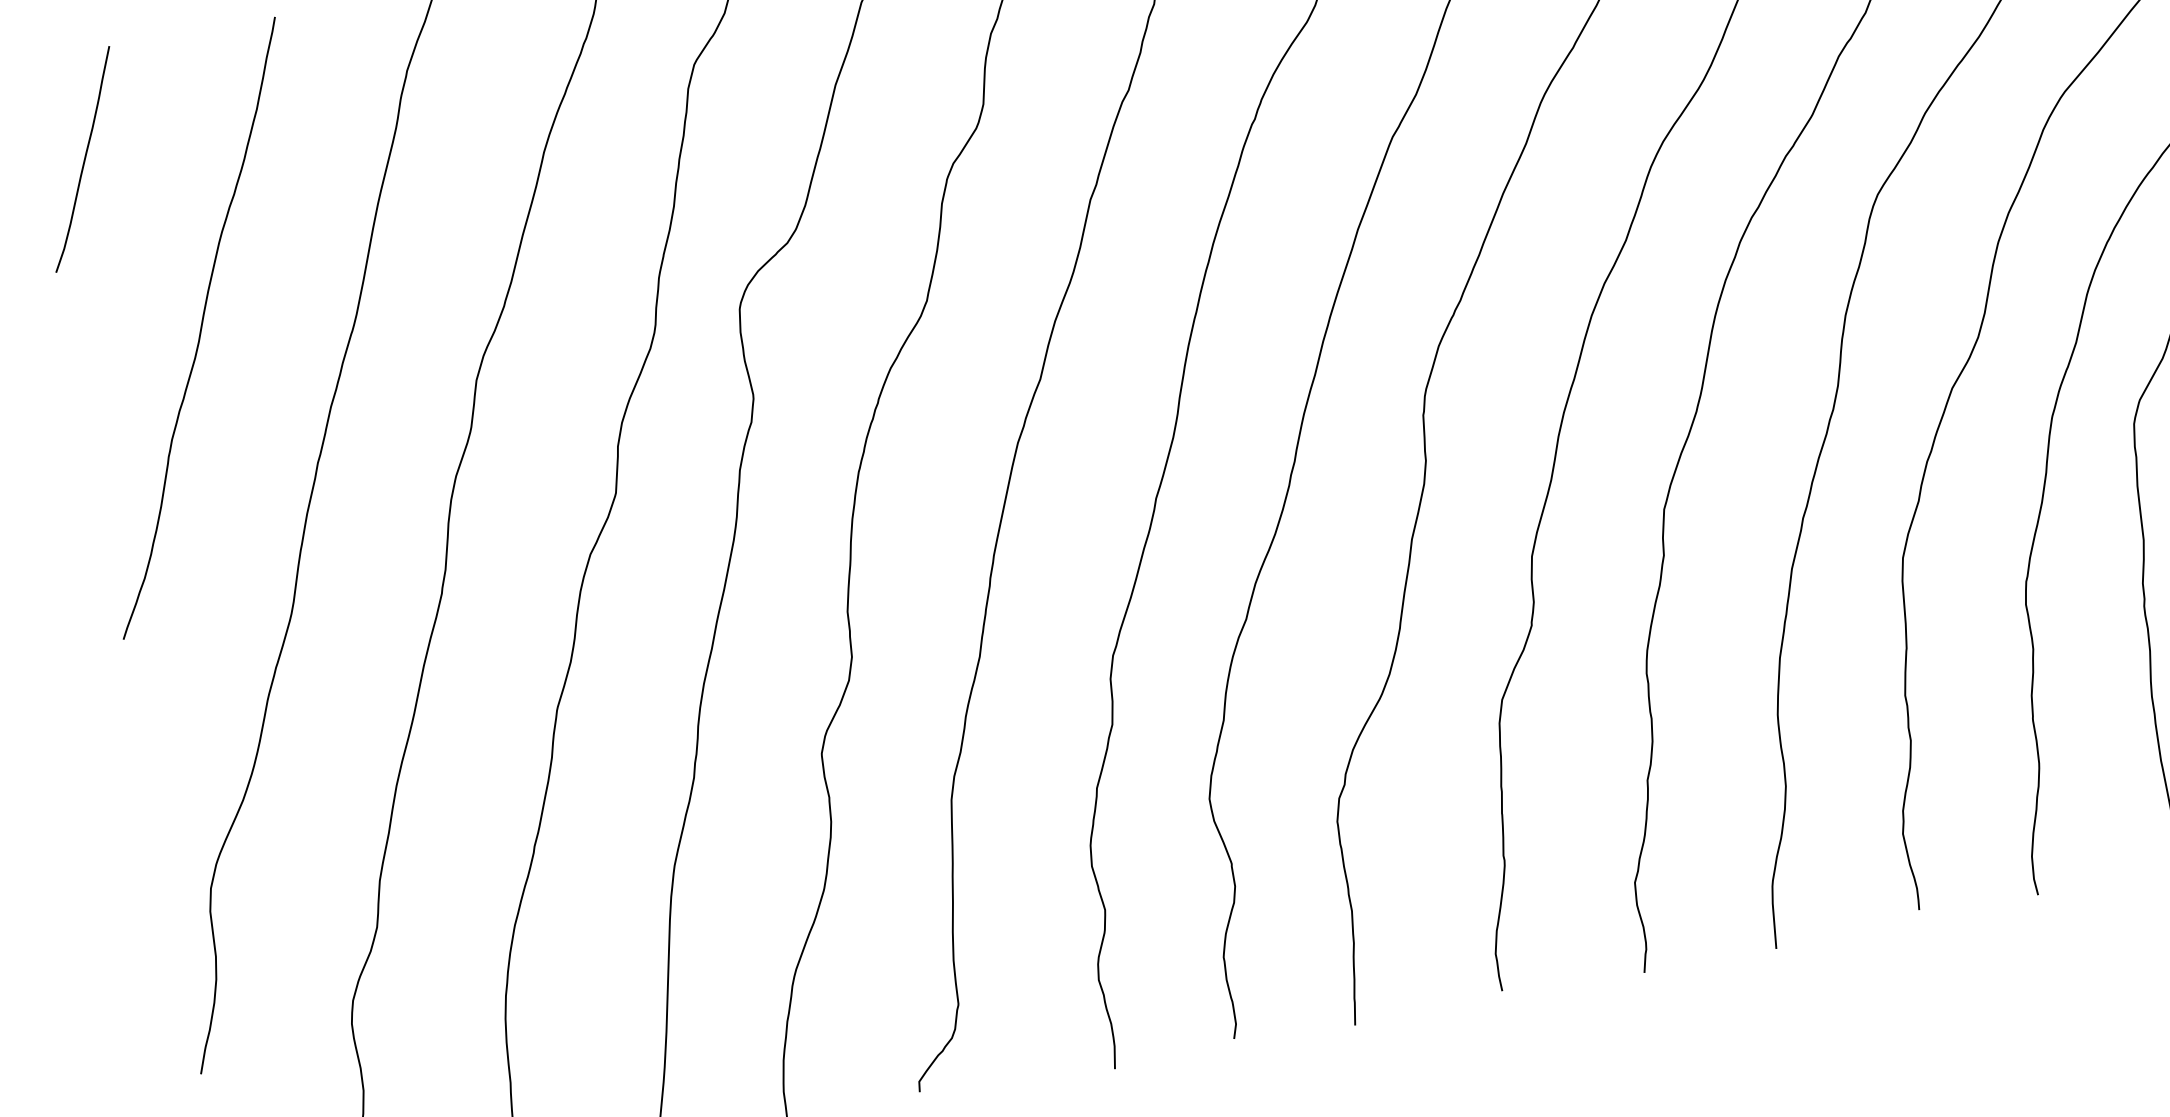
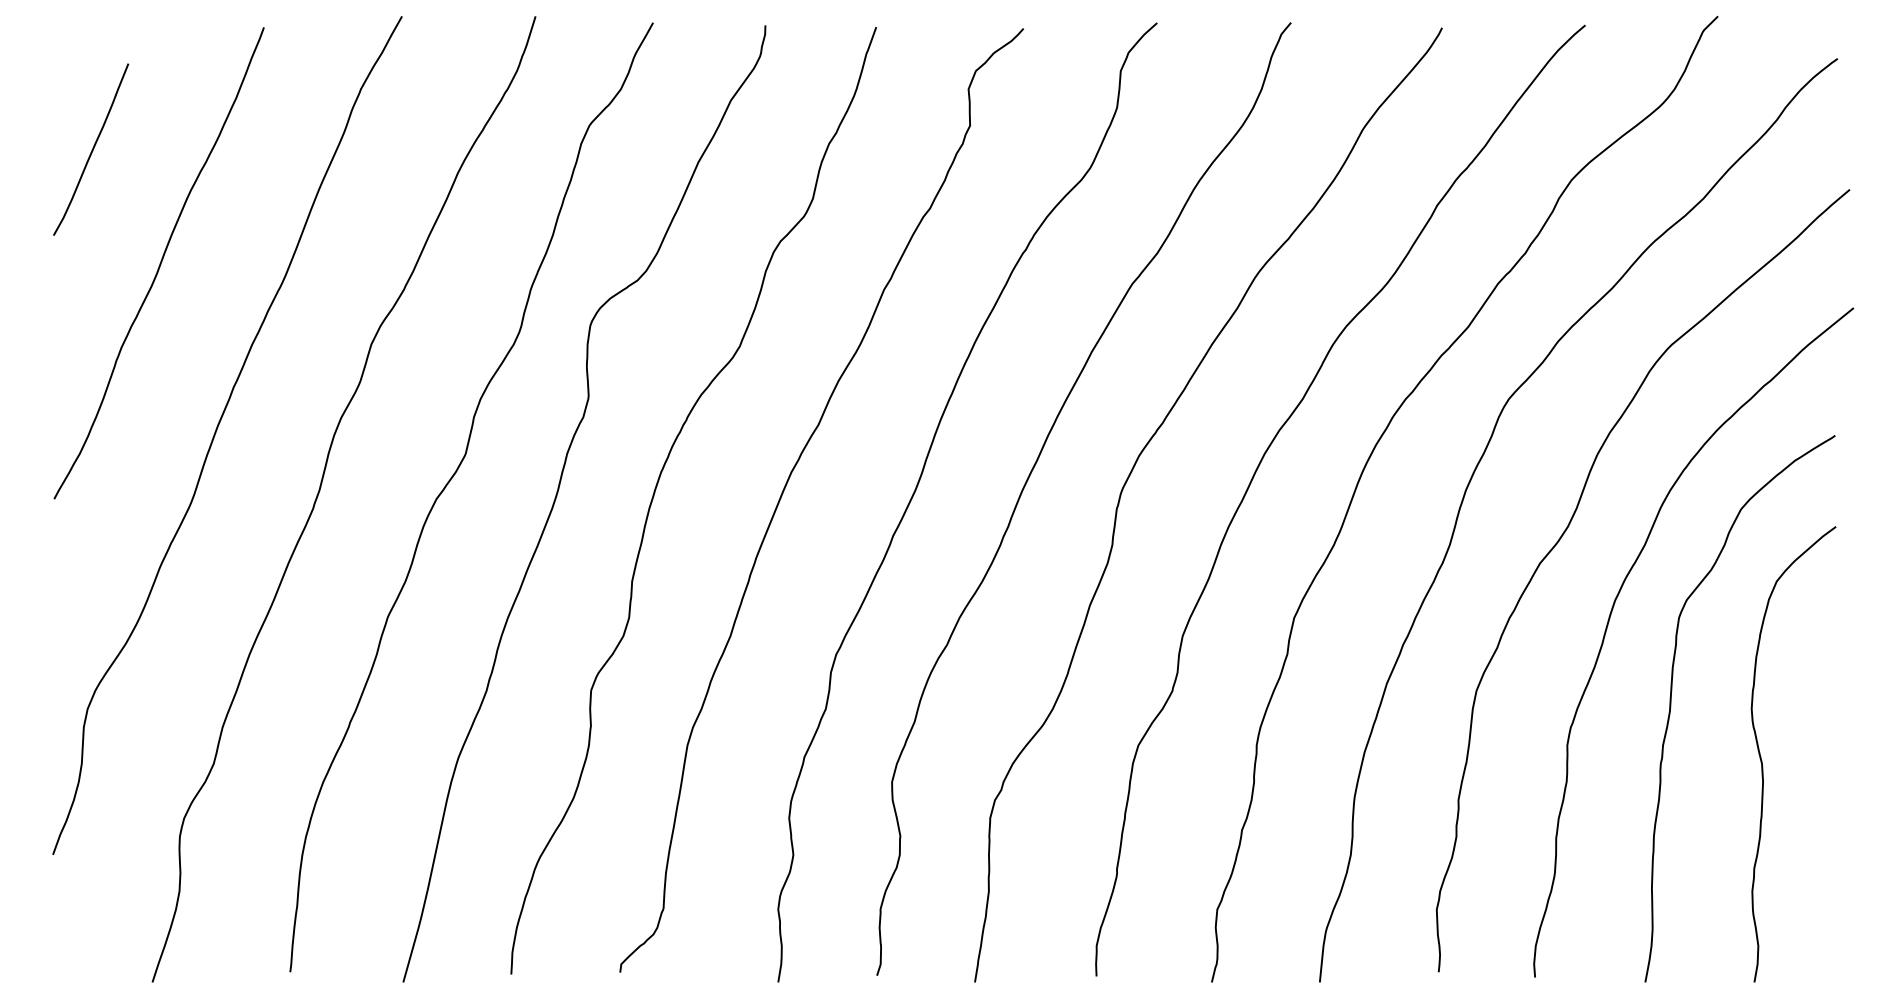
curve: (84, 158) -> (92, 149), moved

